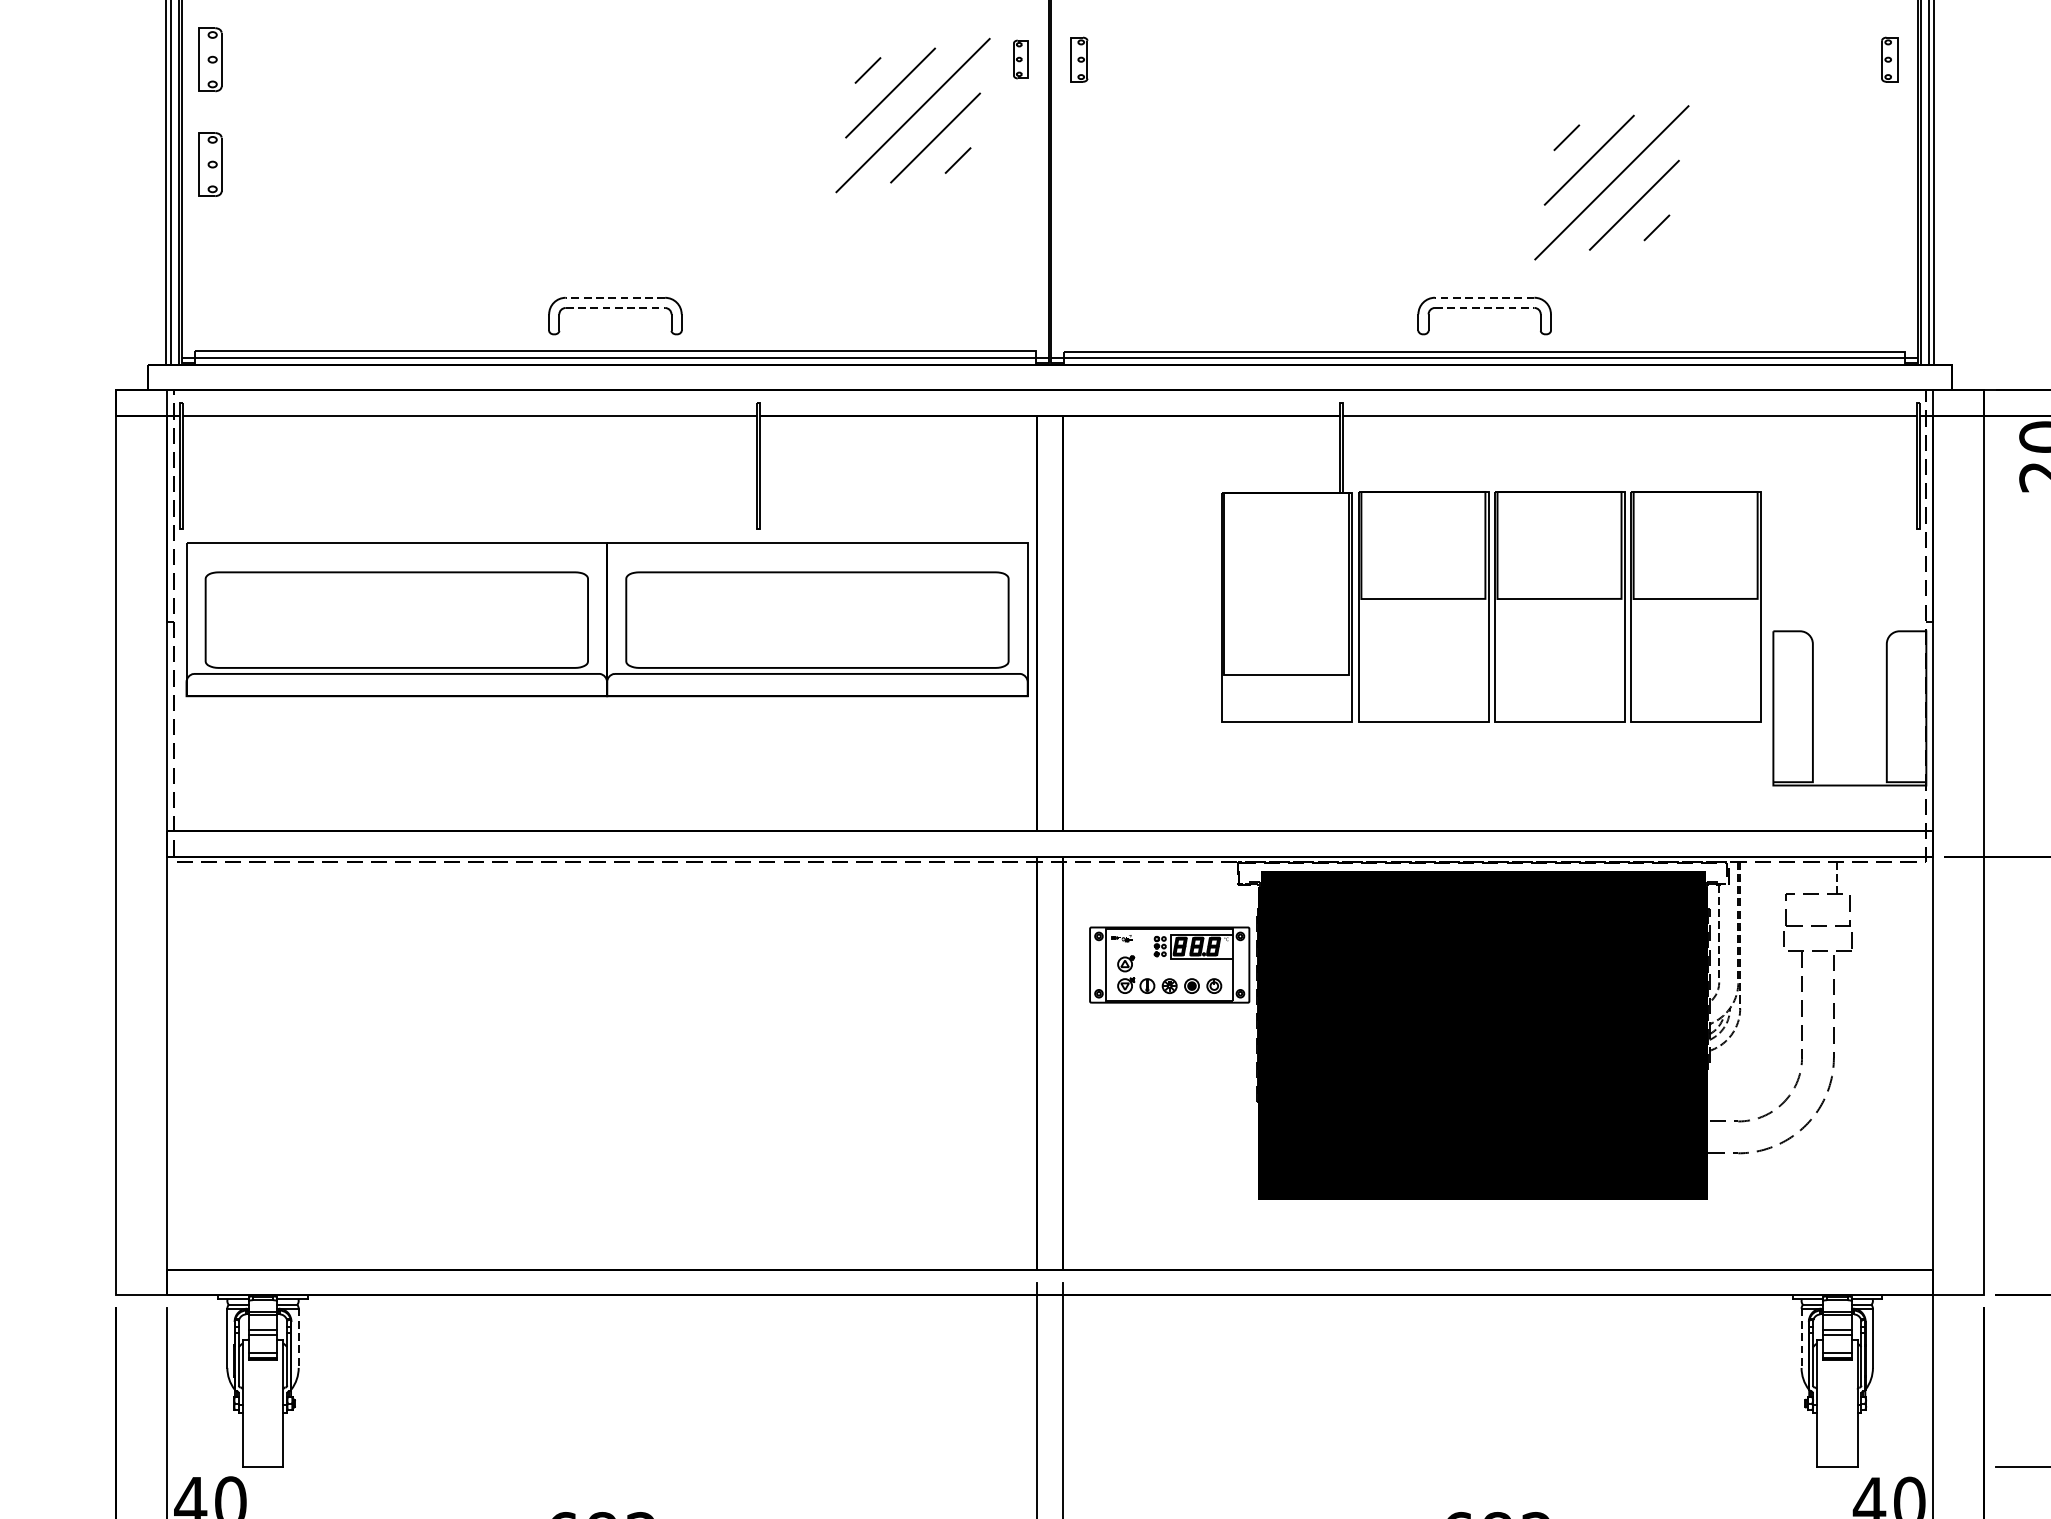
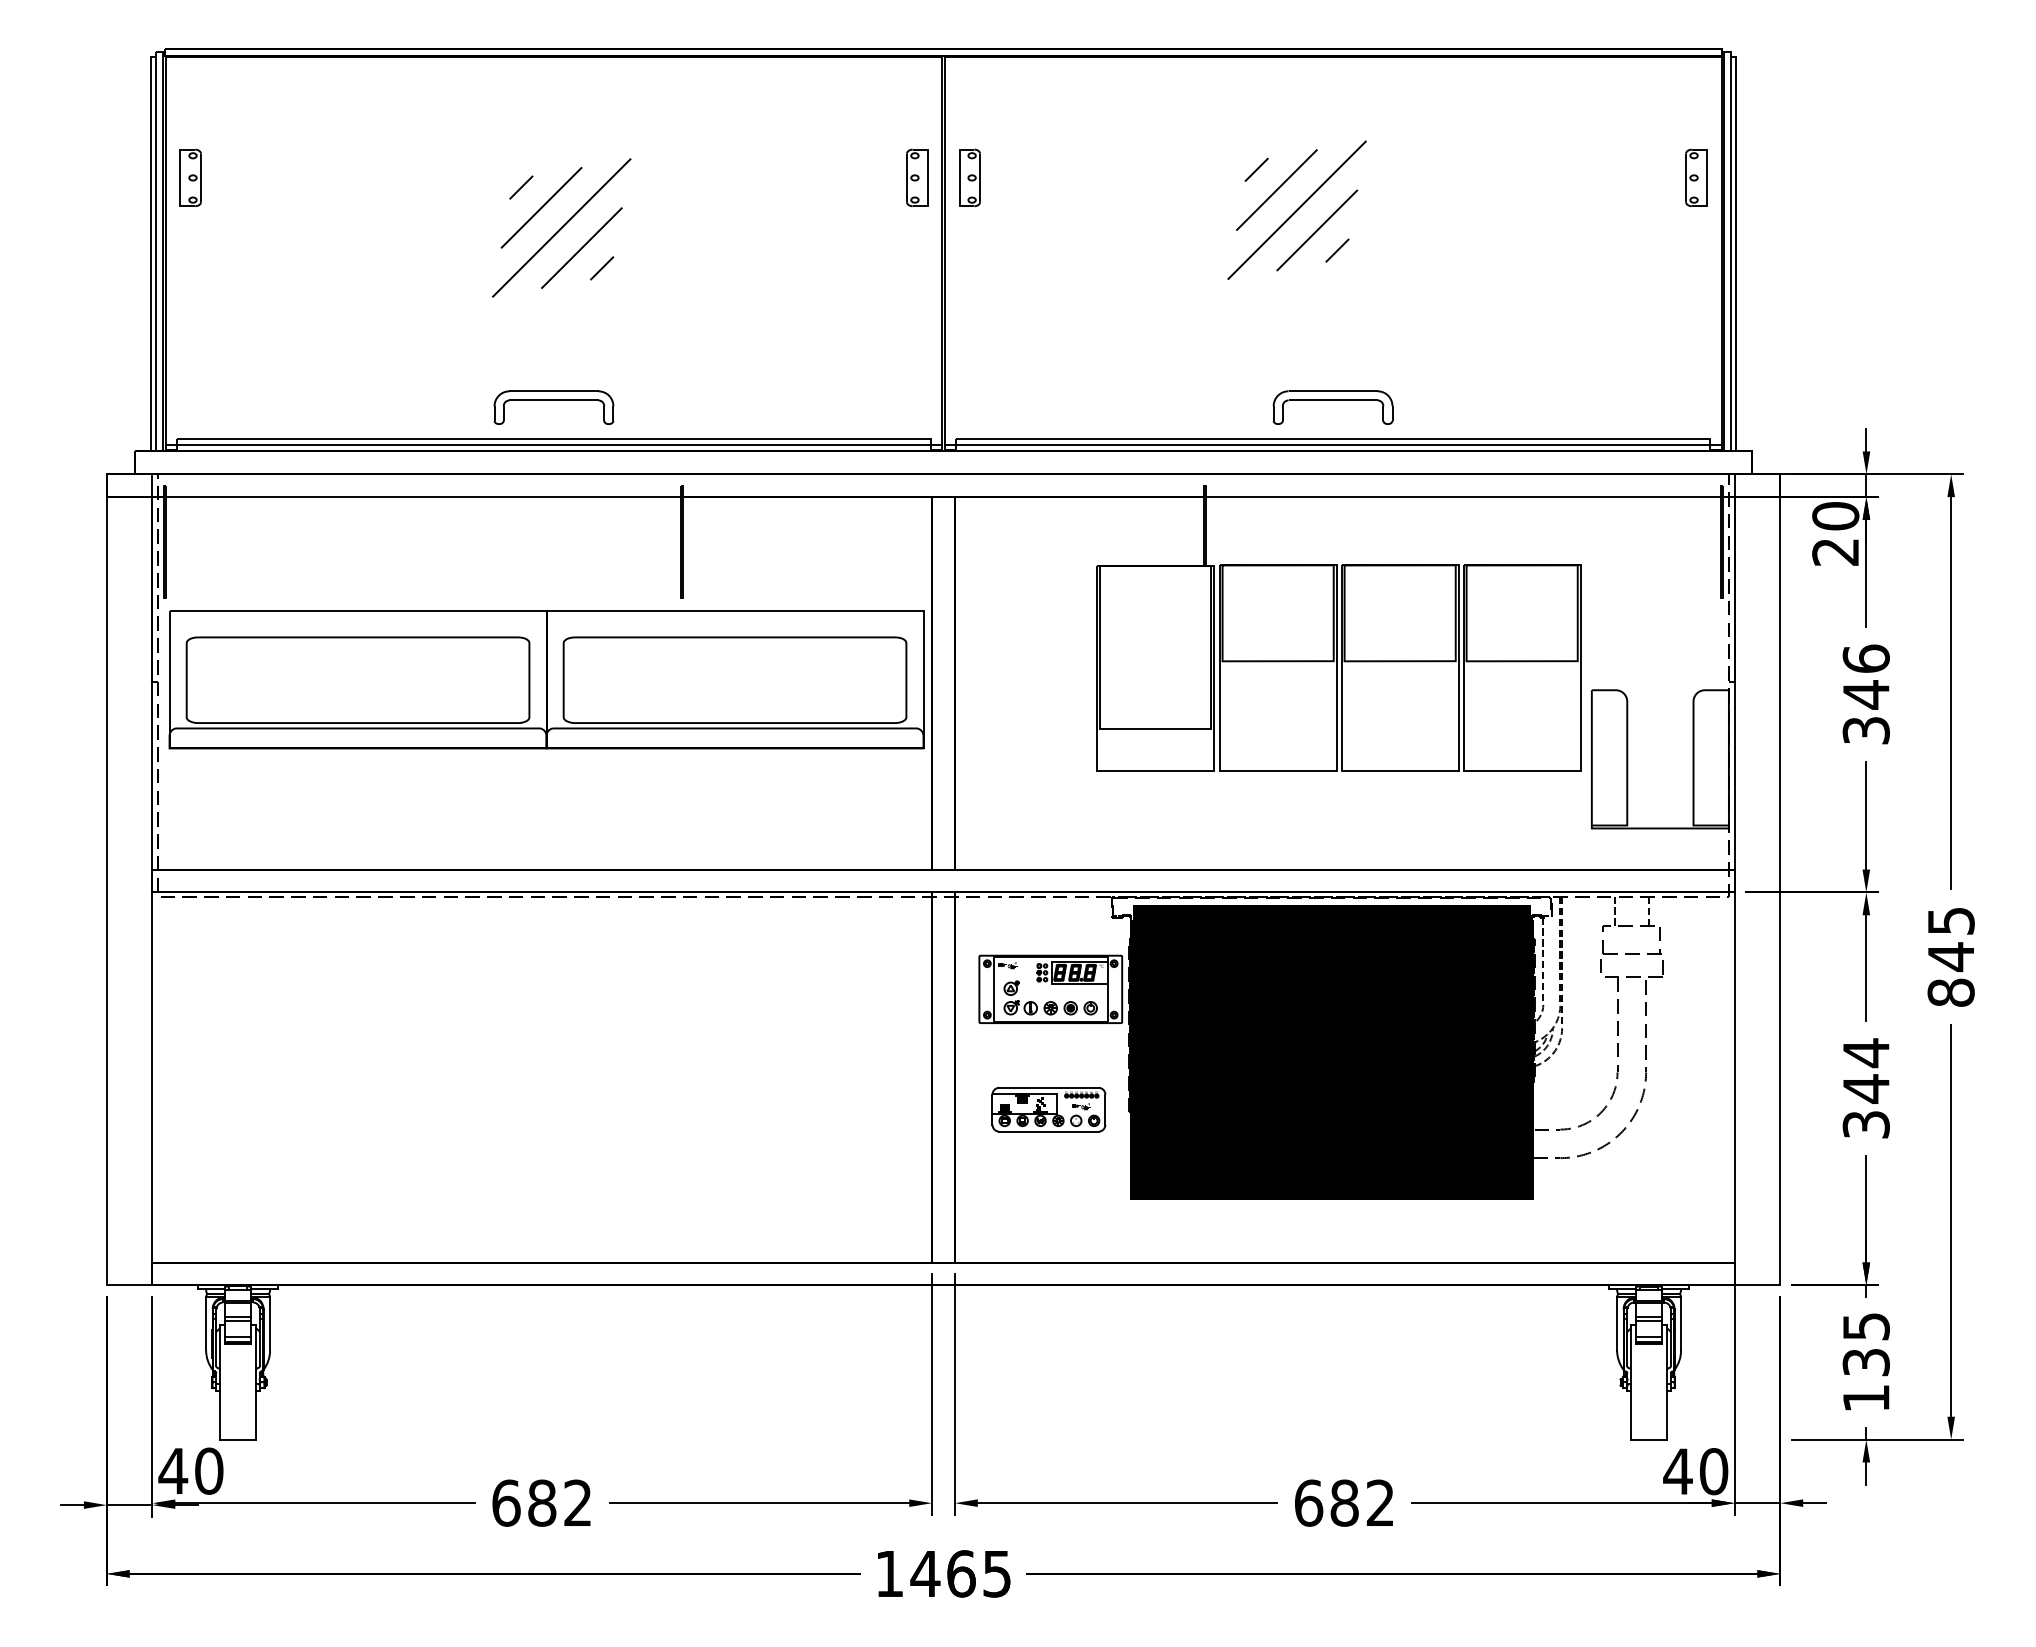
part: (1021, 59) -> (917, 177), size x1.67
part: (1079, 59) -> (969, 177), size x1.43
part: (1890, 59) -> (1696, 177), size x1.43
part: (912, 115) -> (561, 227), moved
part: (209, 164) -> (190, 271), removed
part: (1611, 181) -> (1296, 209), moved
line: (614, 297) -> (553, 391), dashed -> solid
line: (1485, 297) -> (1333, 391), dashed -> solid
line: (614, 308) -> (553, 400), dashed -> solid
line: (1485, 308) -> (1333, 400), dashed -> solid
line: (1798, 877) -> (1614, 910), added
part: (1167, 1099) -> (1048, 1109), added
line: (299, 1337) -> (270, 1323), dashed -> solid
line: (1802, 1337) -> (1617, 1323), dashed -> solid

